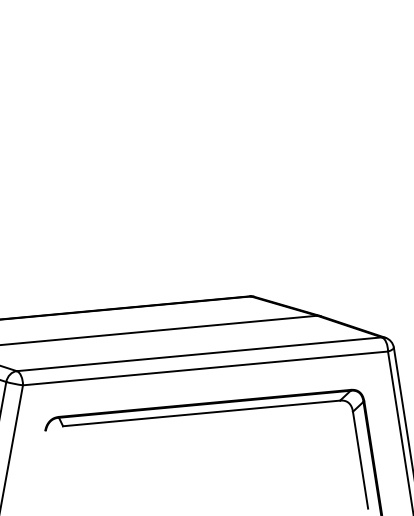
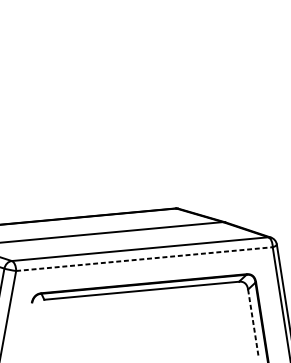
line: (206, 368) -> (145, 259), solid -> dashed
line: (360, 460) -> (253, 323), solid -> dashed

